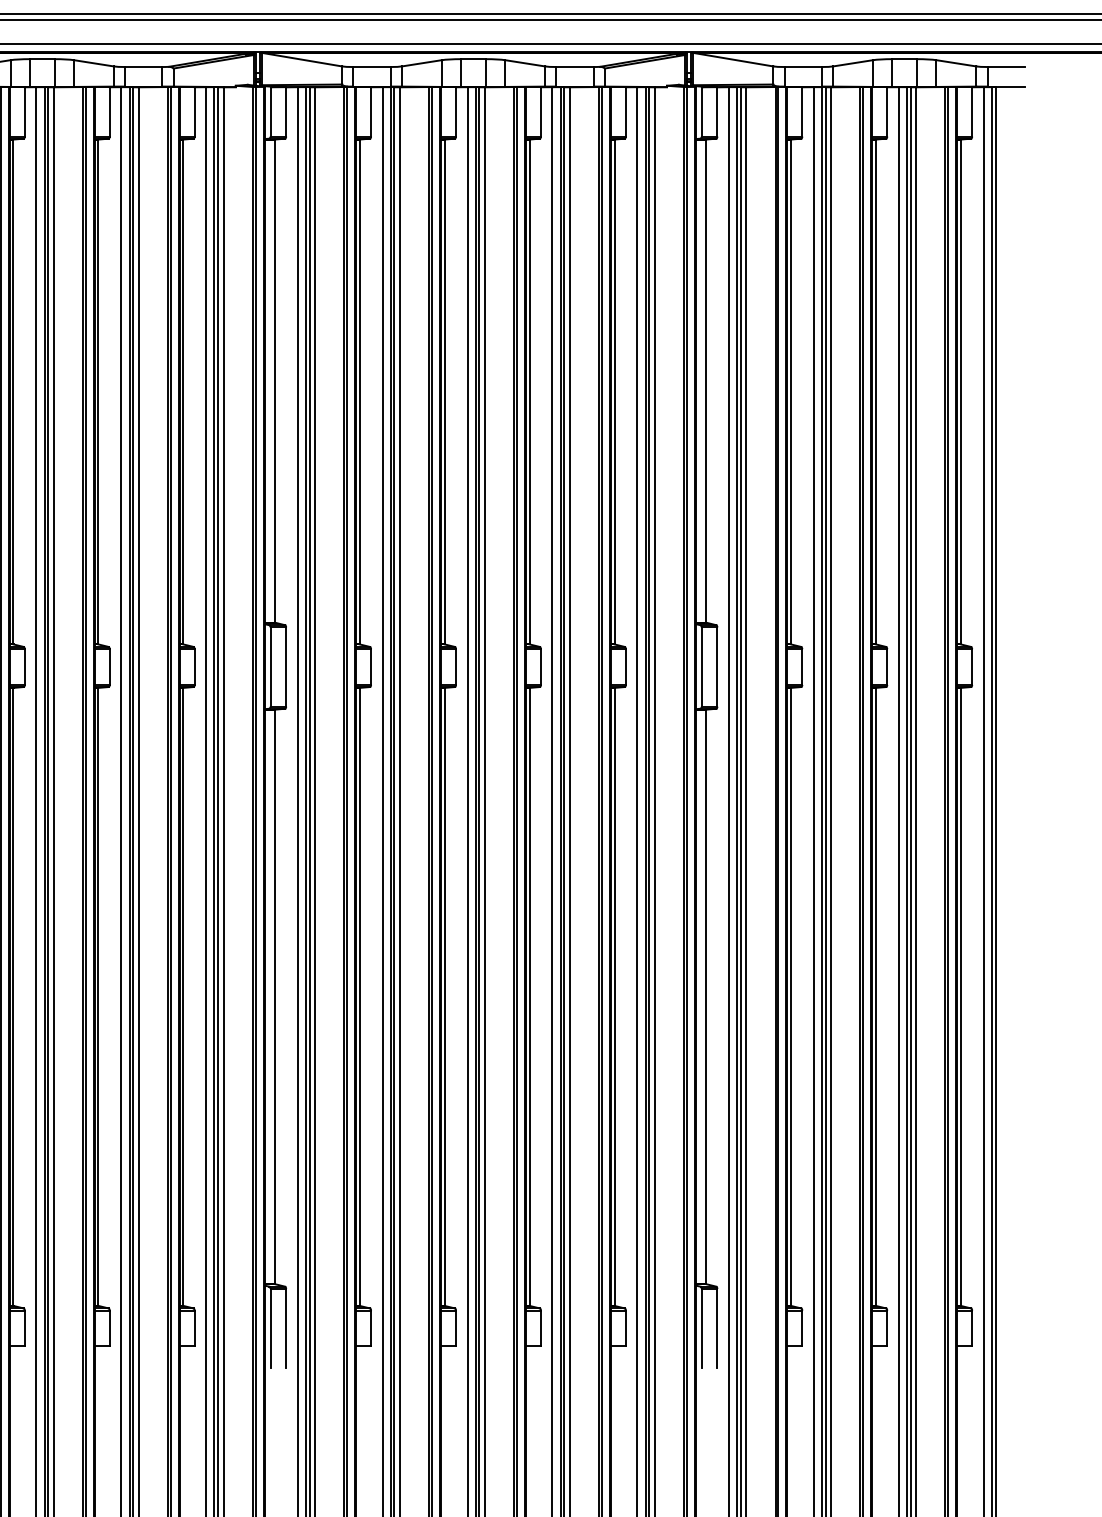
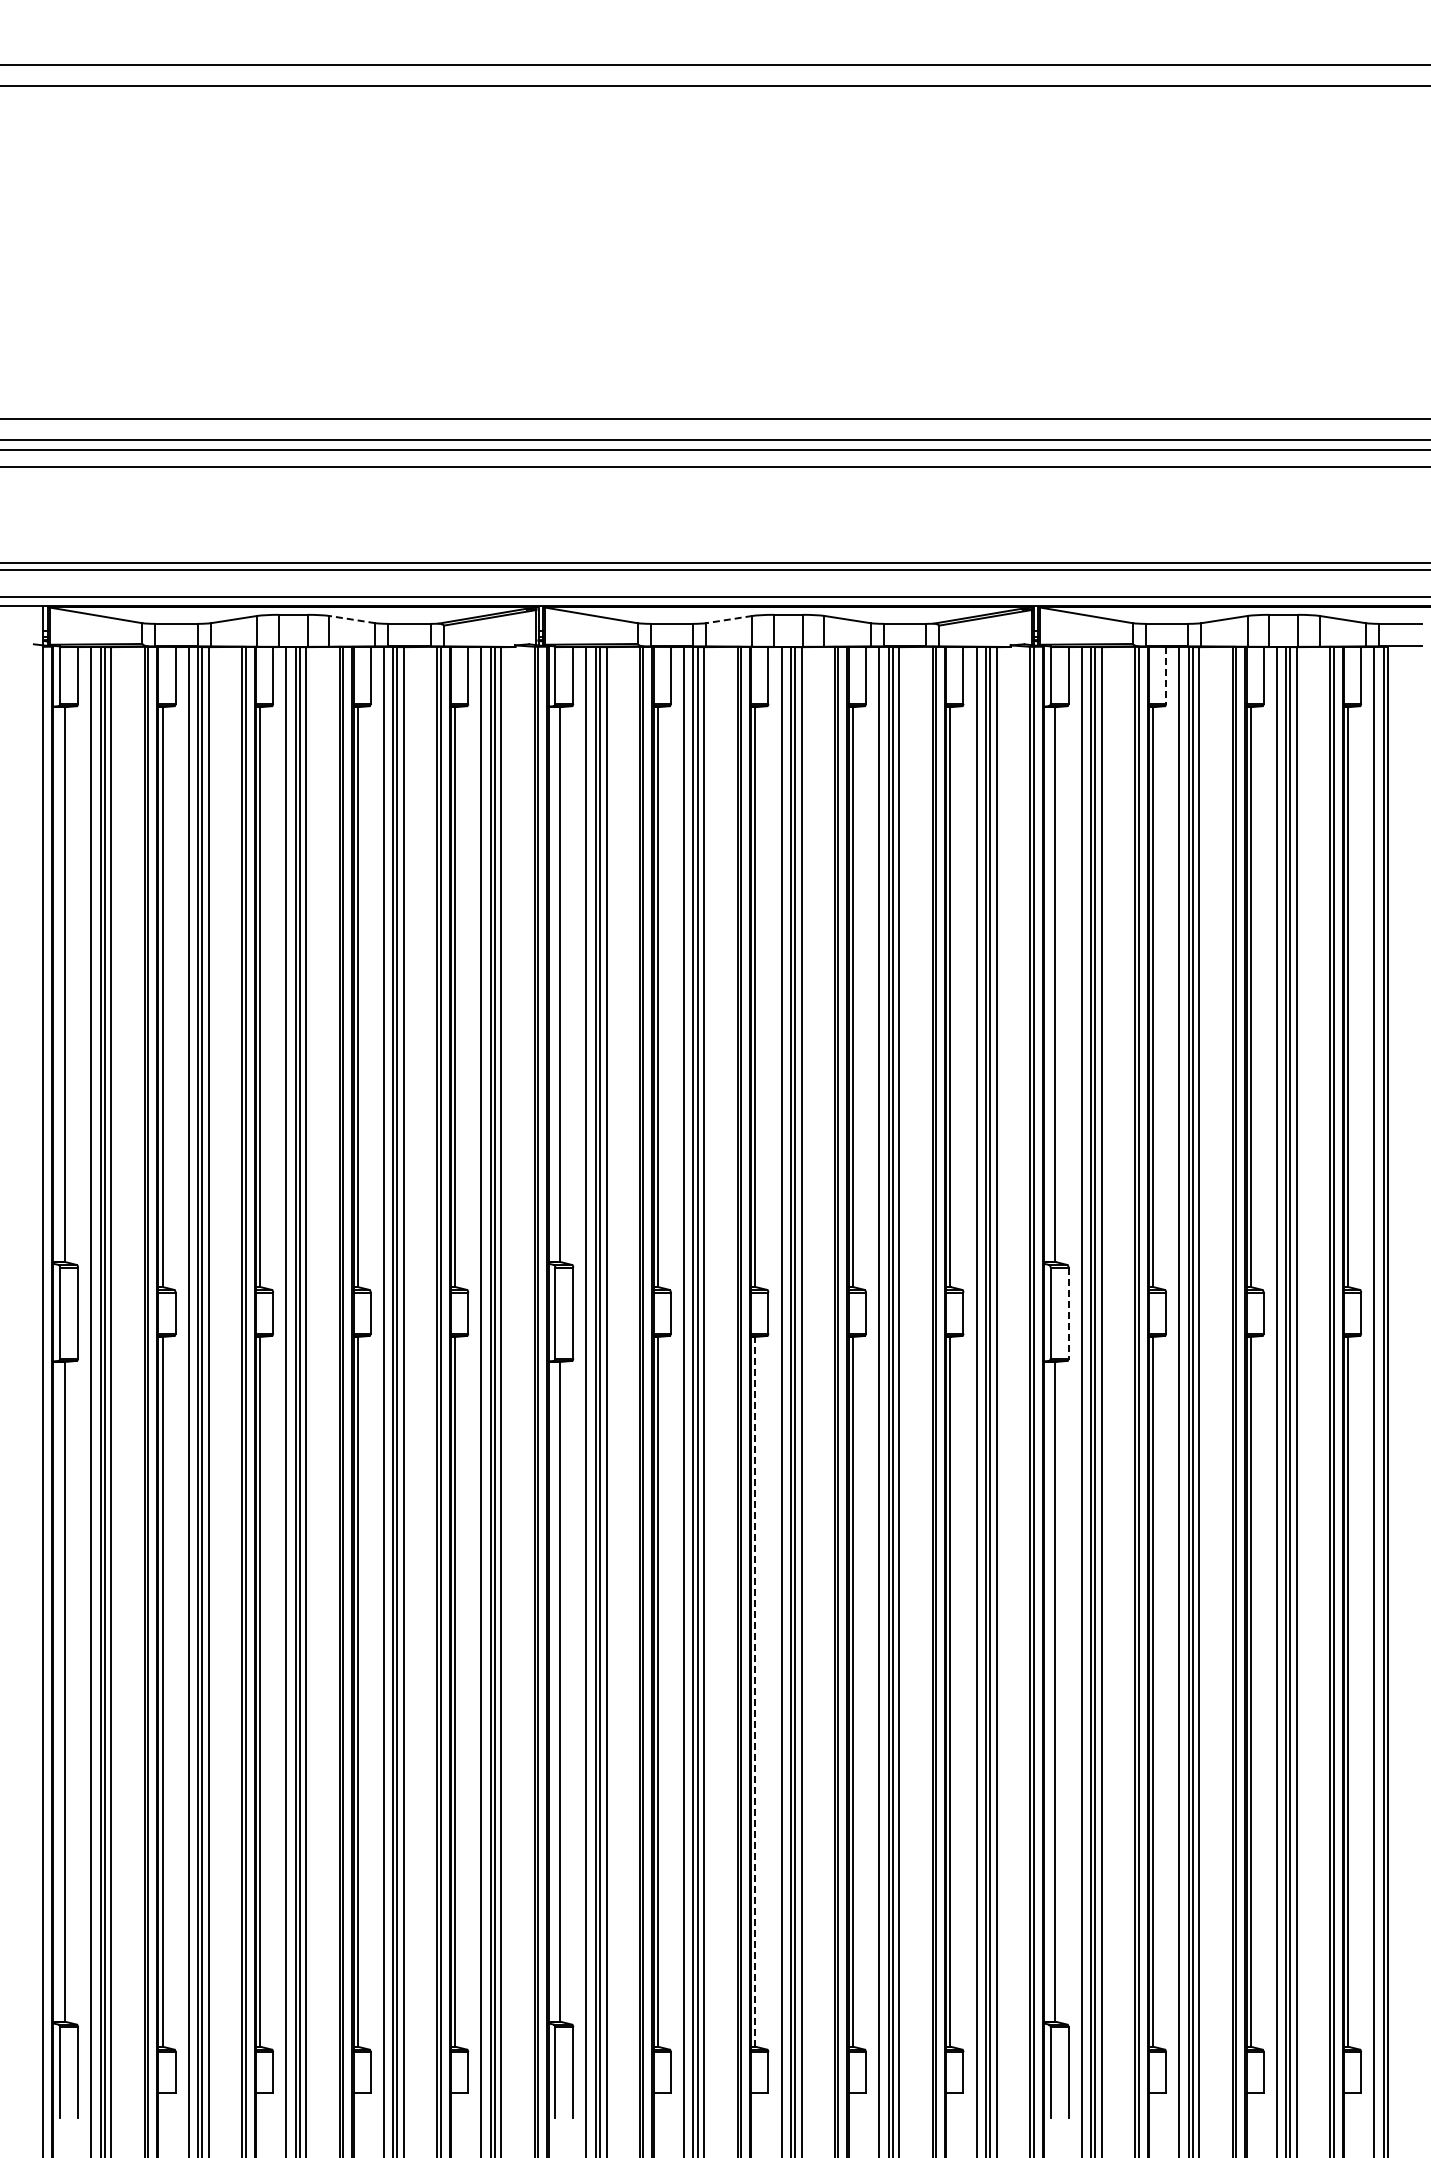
line: (93, 63) -> (351, 619), solid -> dashed
line: (421, 63) -> (728, 619), solid -> dashed
line: (802, 111) -> (1166, 675), solid -> dashed
line: (717, 667) -> (1068, 1313), solid -> dashed
line: (444, 996) -> (755, 1691), solid -> dashed

